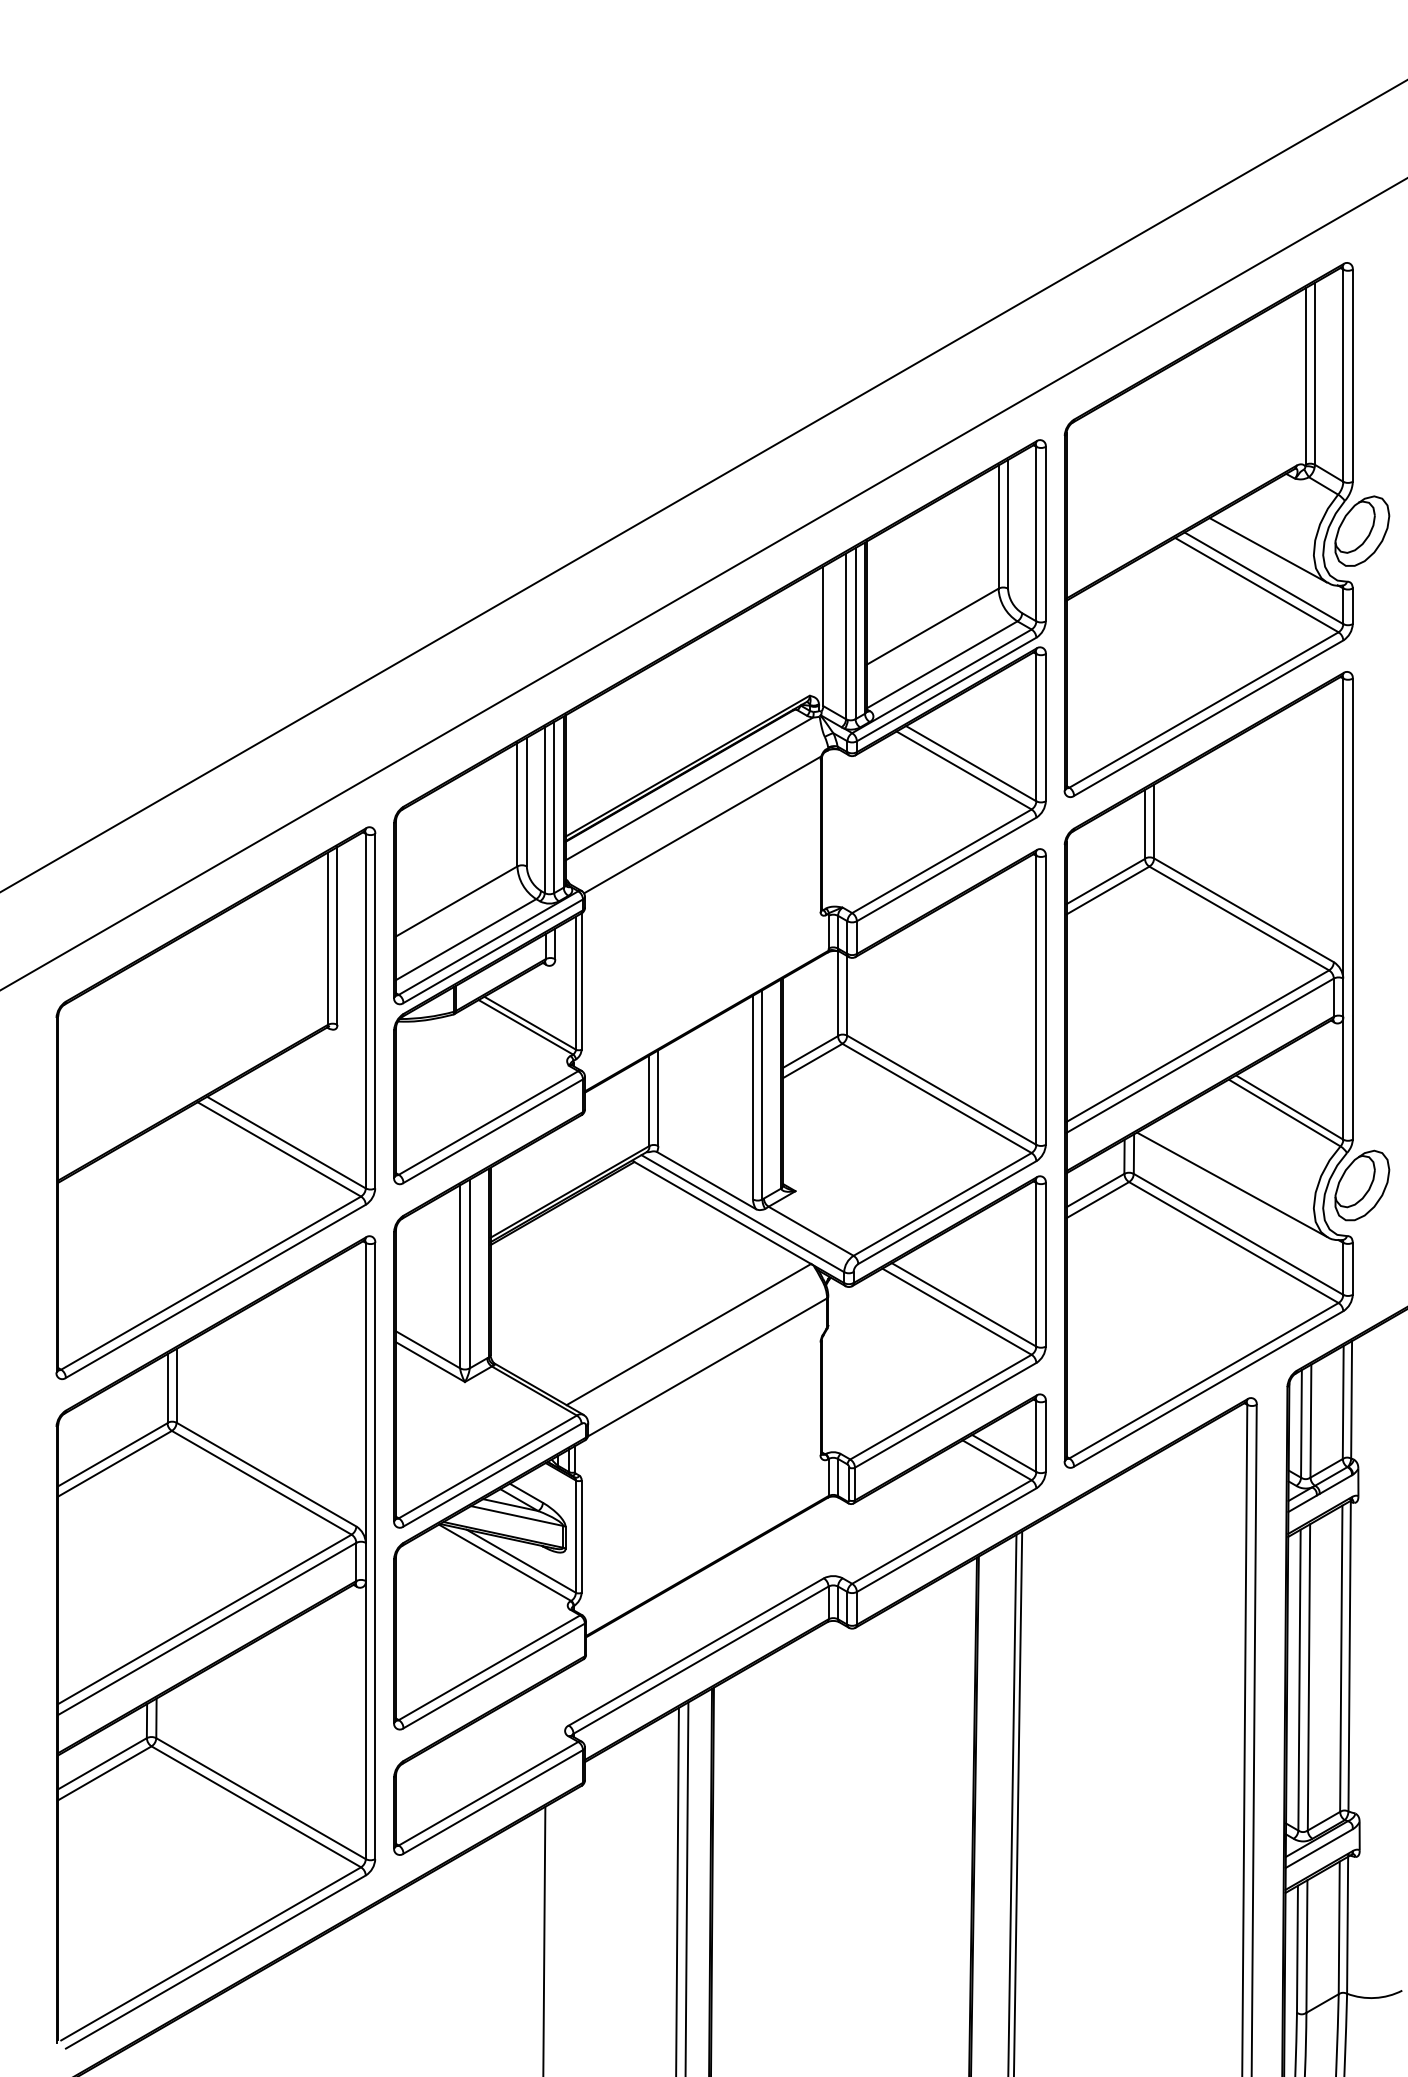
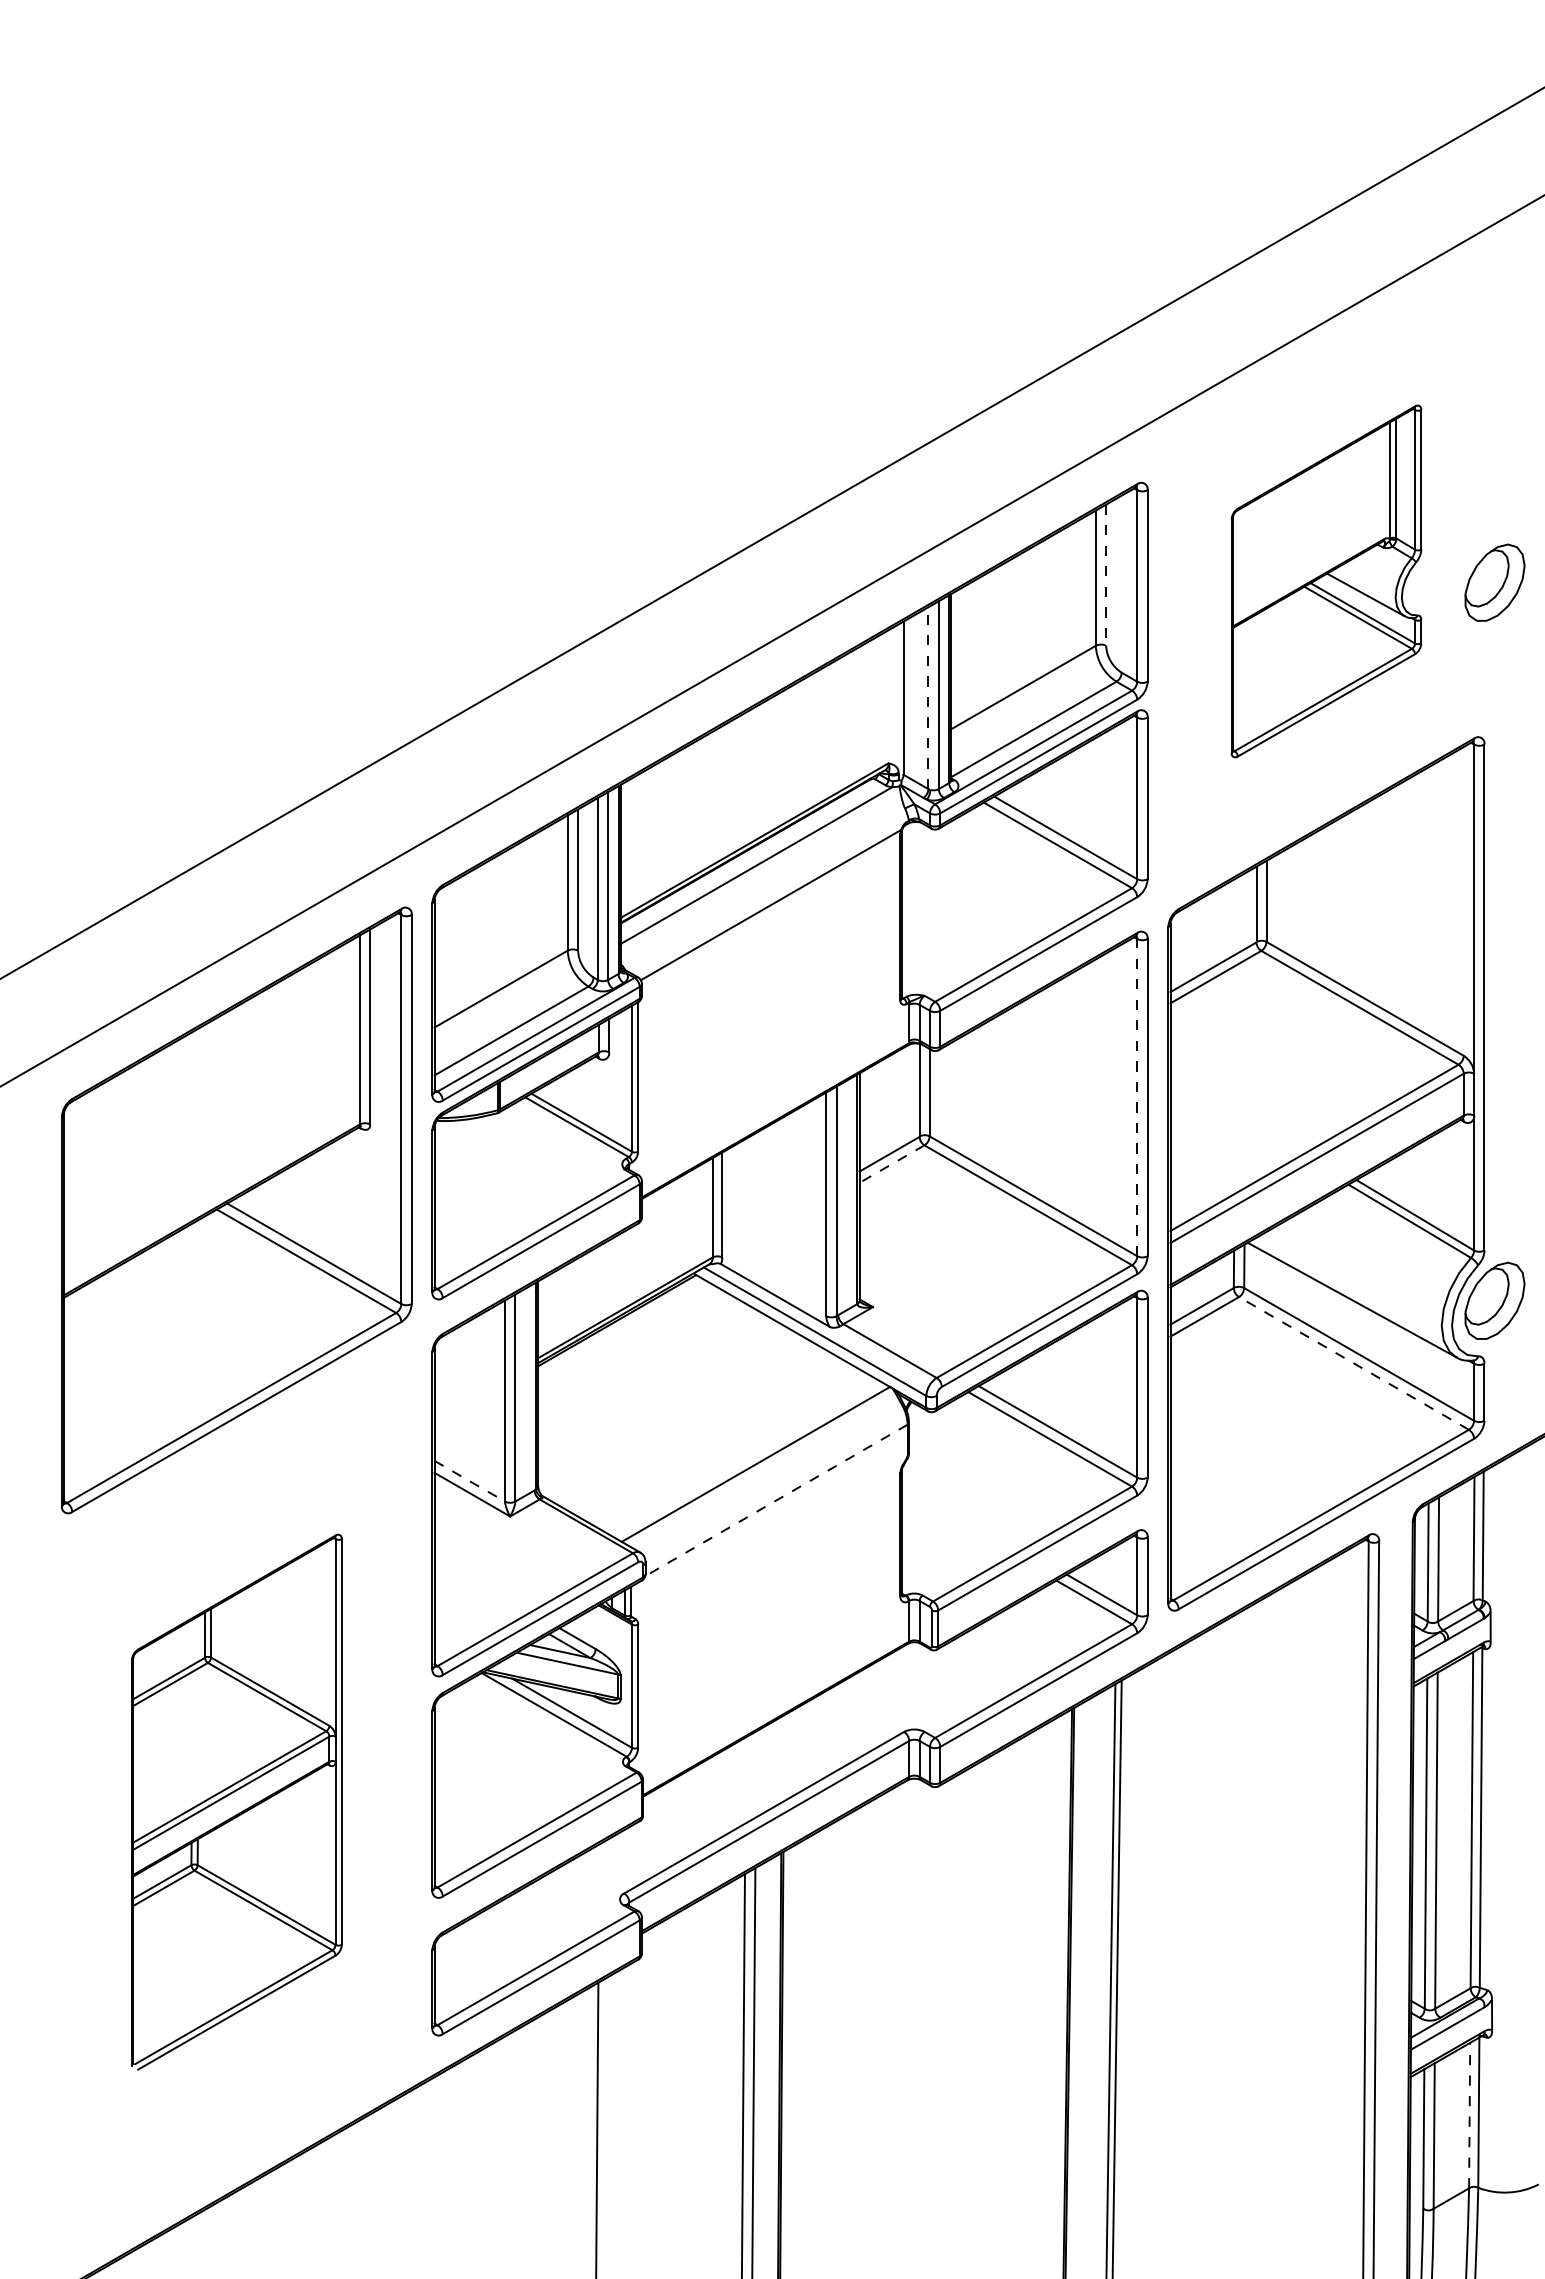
line: (1008, 524) -> (1106, 575), solid -> dashed
part: (1208, 530) -> (1326, 581), size x0.6
line: (846, 636) -> (928, 698), solid -> dashed
line: (1036, 1000) -> (1137, 1097), solid -> dashed
line: (812, 1061) -> (891, 1164), solid -> dashed
line: (1233, 1242) -> (1353, 1363), solid -> dashed
line: (427, 1350) -> (469, 1481), solid -> dashed
line: (707, 1367) -> (776, 1500), solid -> dashed
part: (215, 1641) -> (236, 1801), size x0.6
line: (1339, 1927) -> (1469, 2115), solid -> dashed

